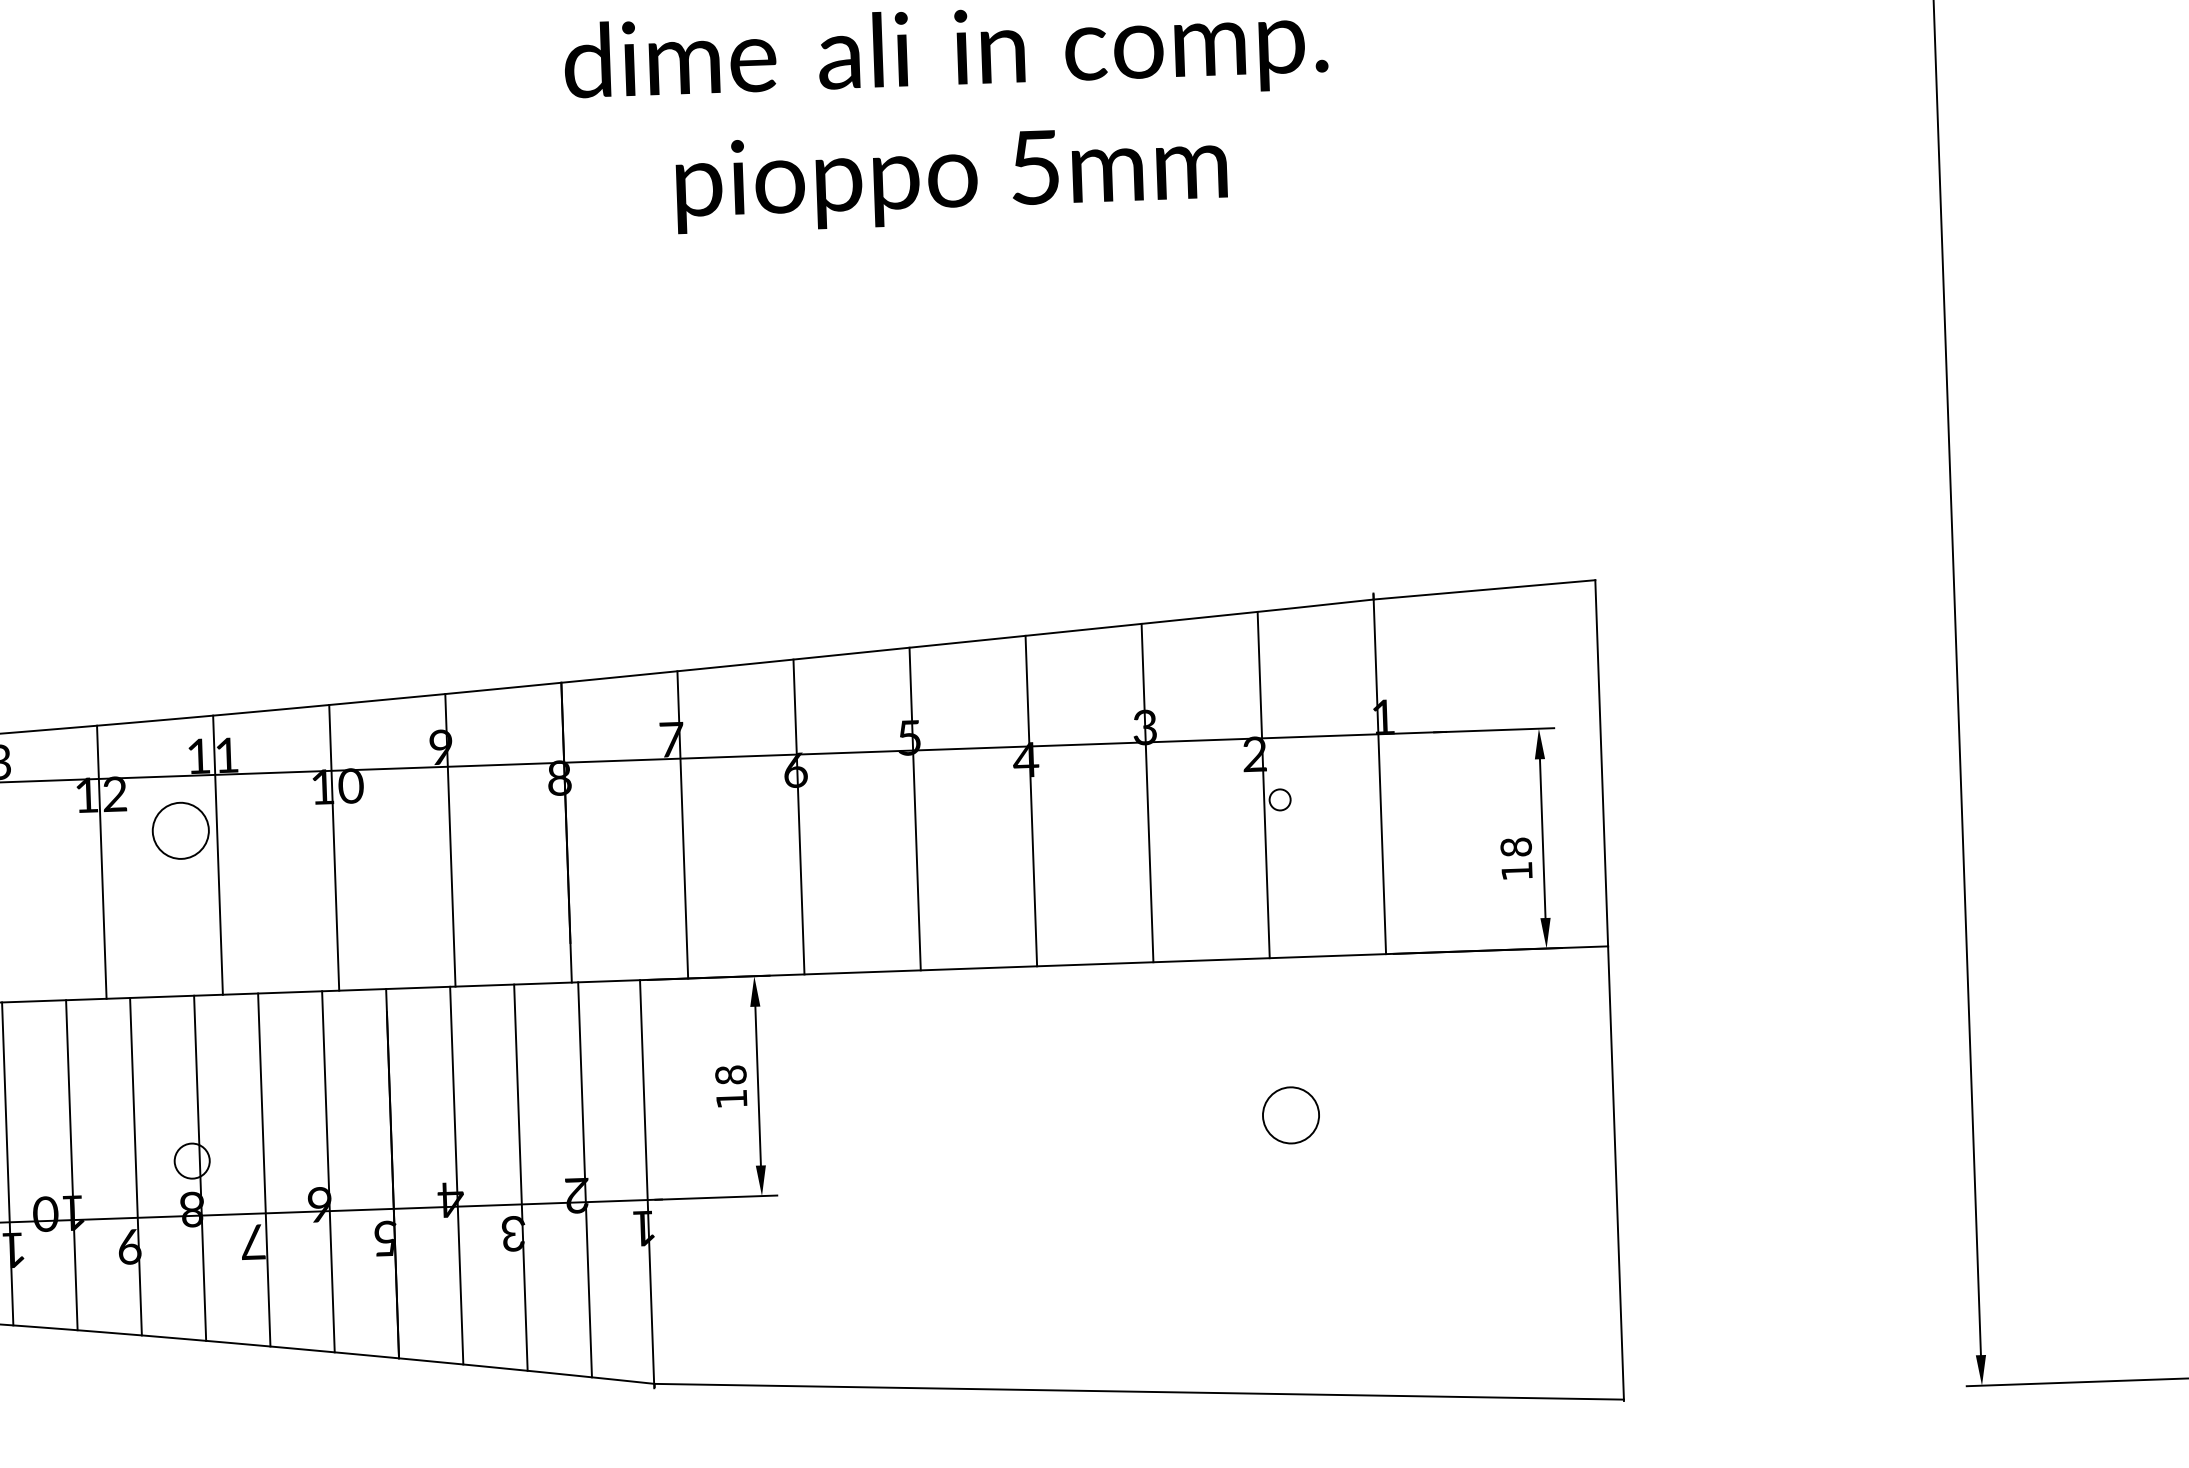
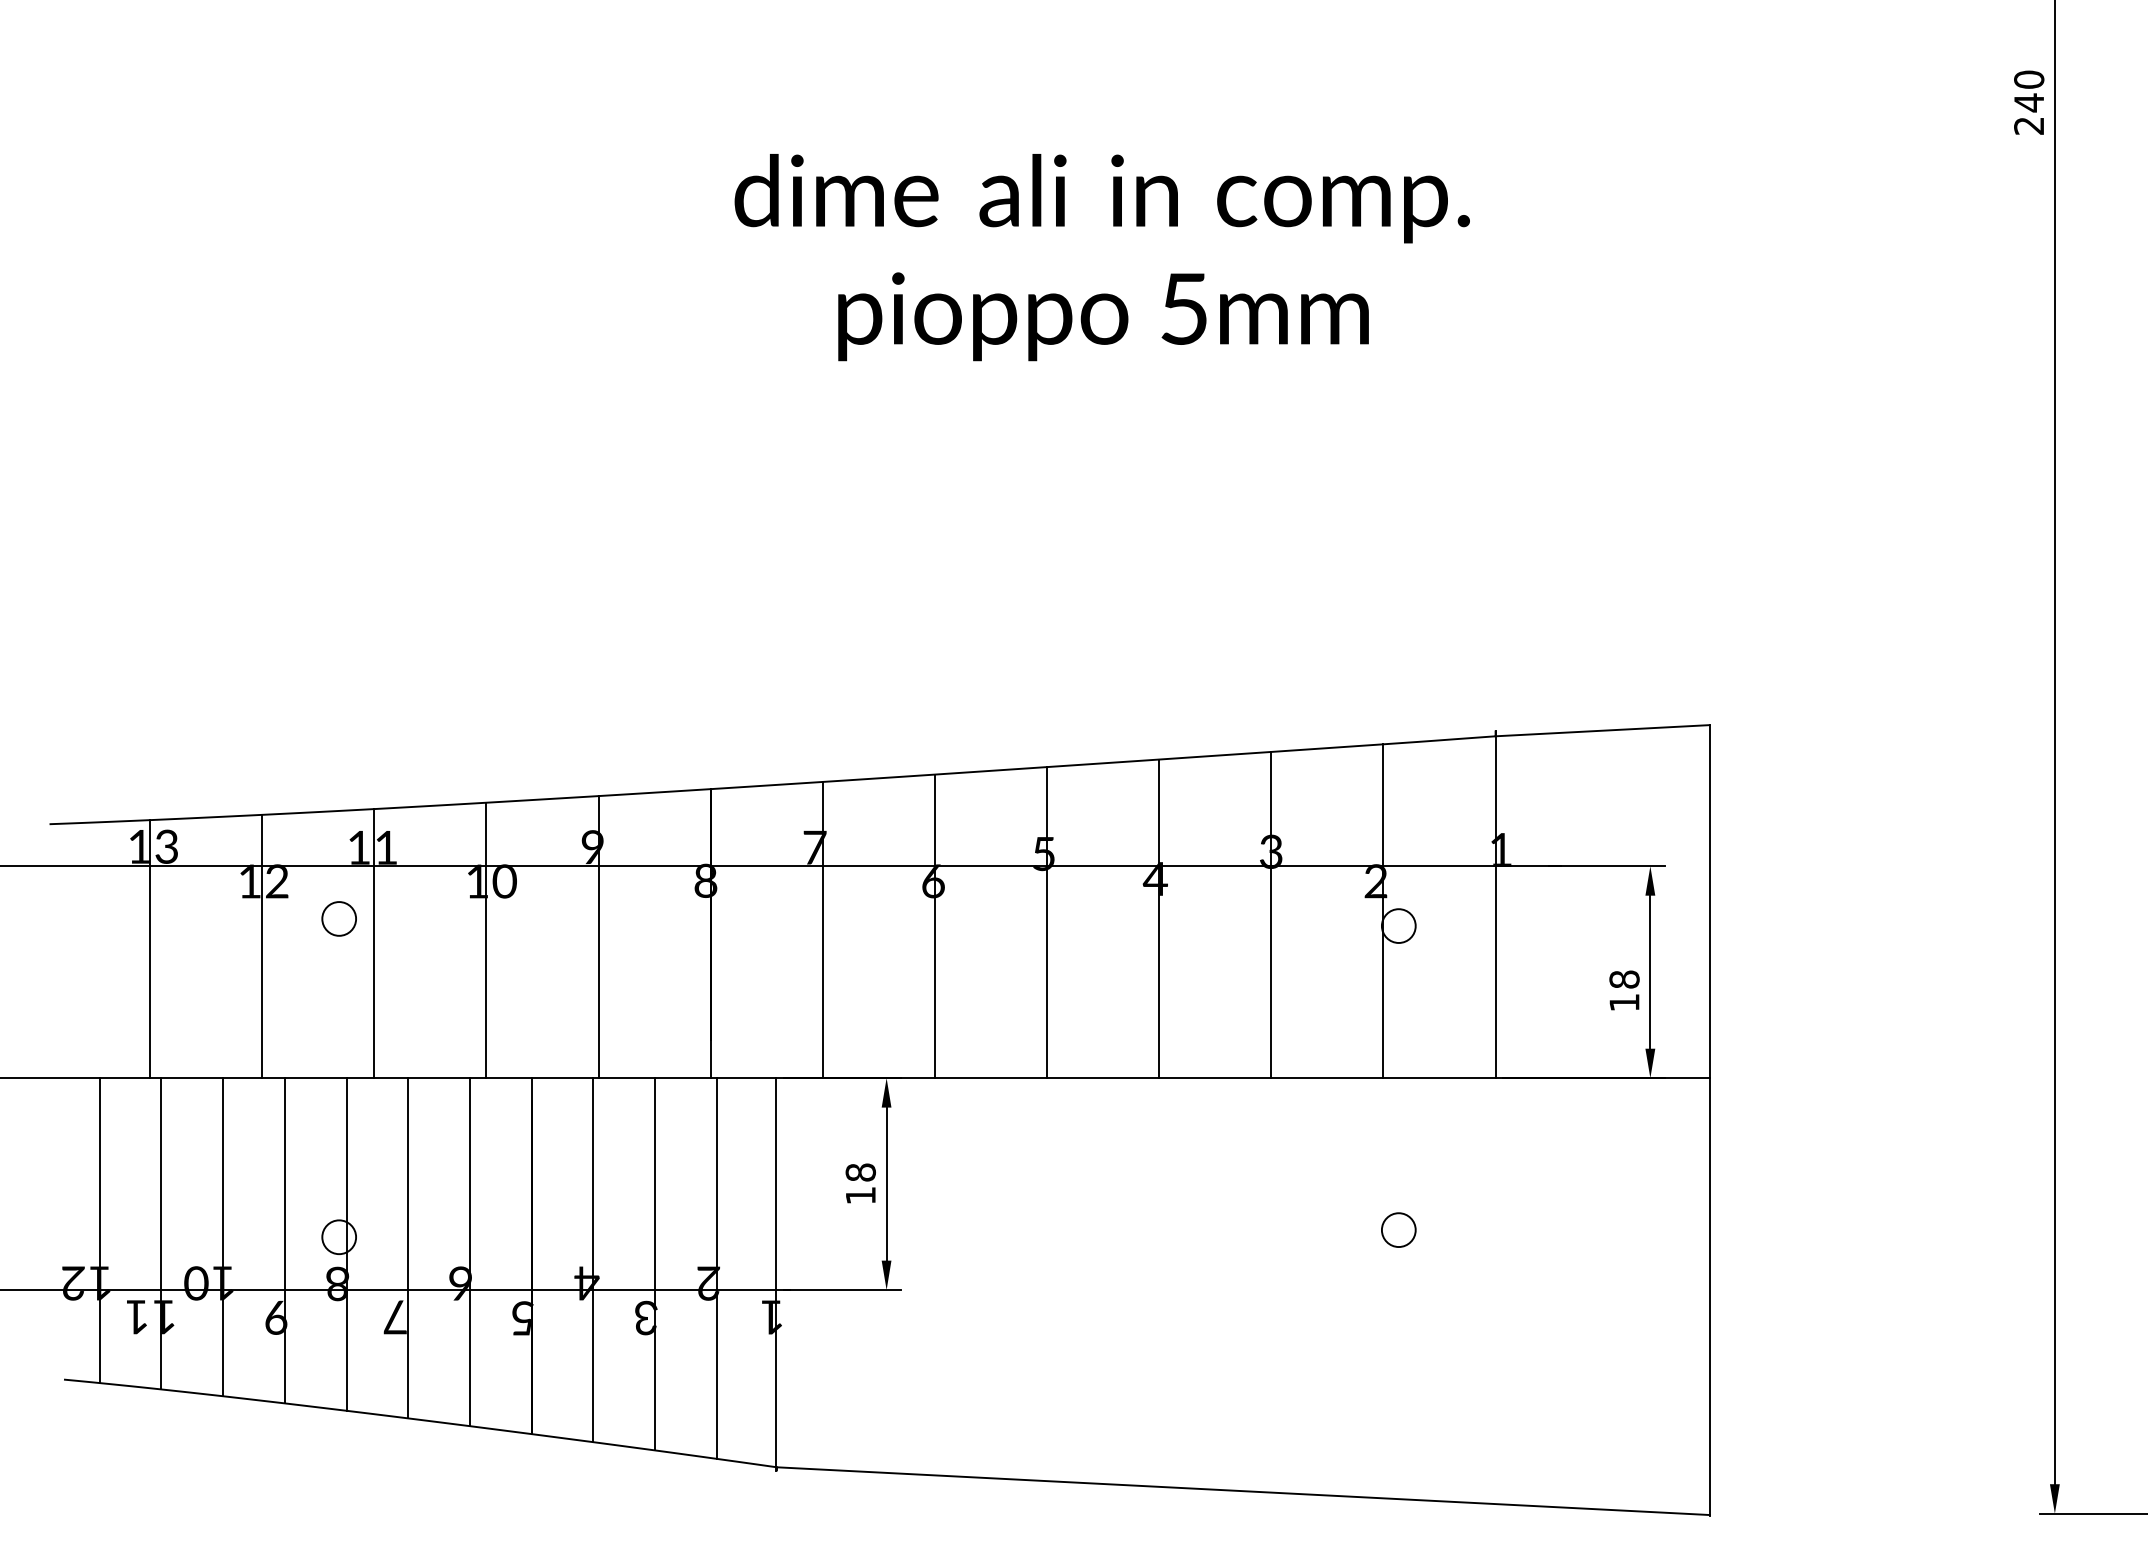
circle: (1279, 799) -> (1398, 925), size x1.67
circle: (179, 830) -> (338, 918), size x0.62
circle: (1290, 1114) -> (1398, 1229), size x0.62

